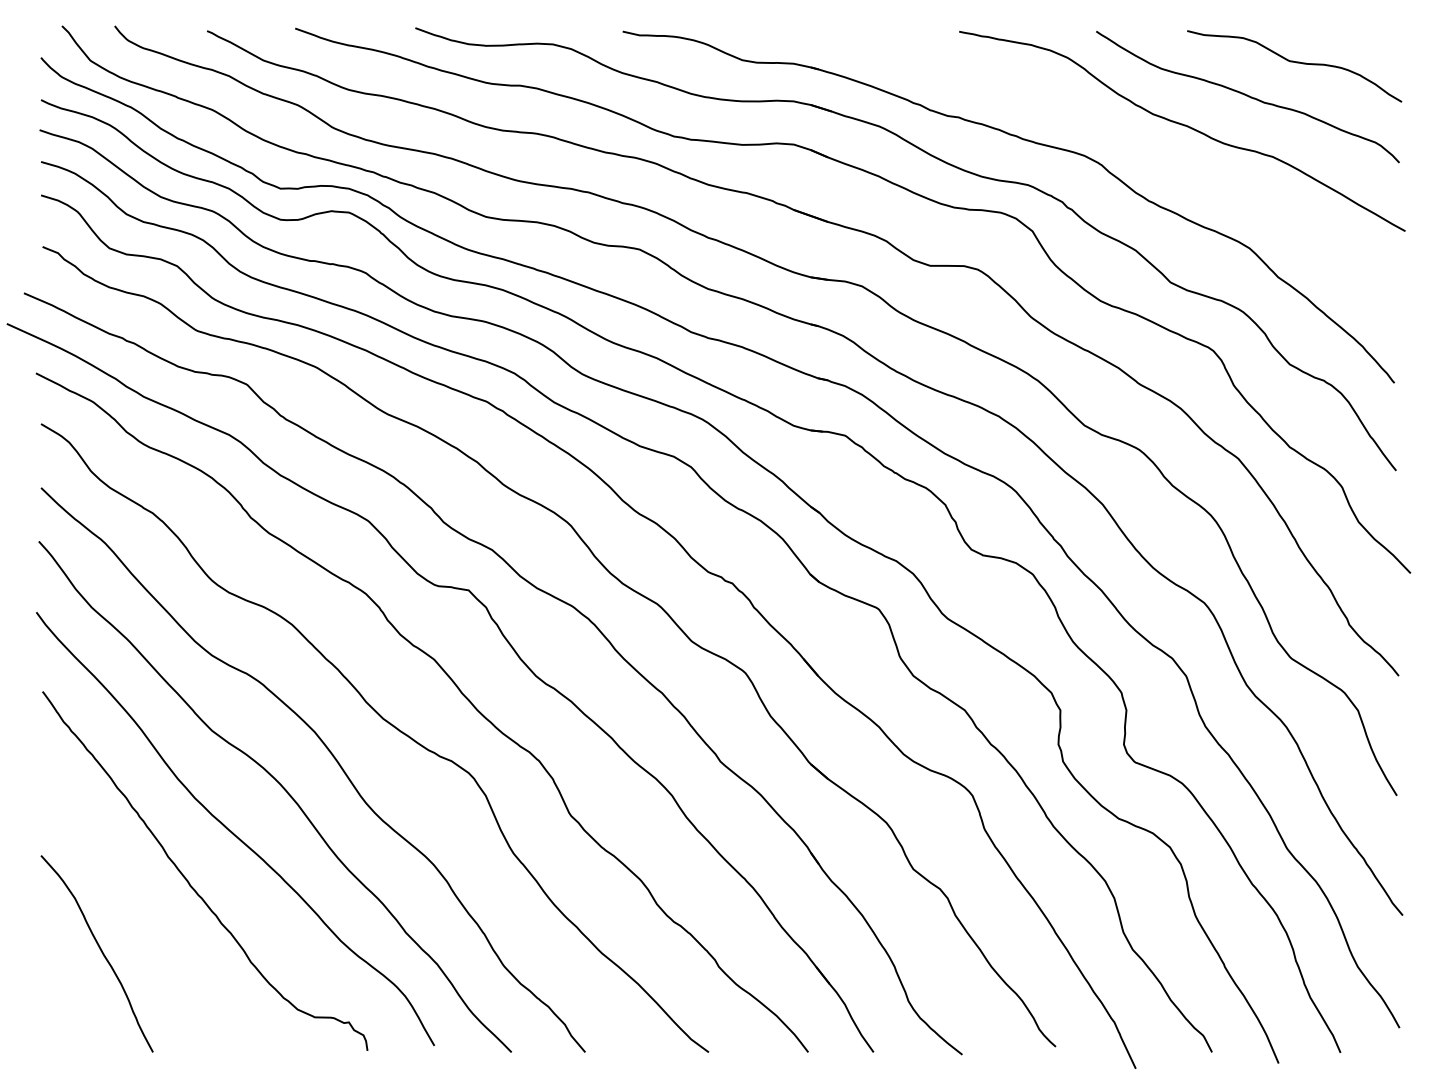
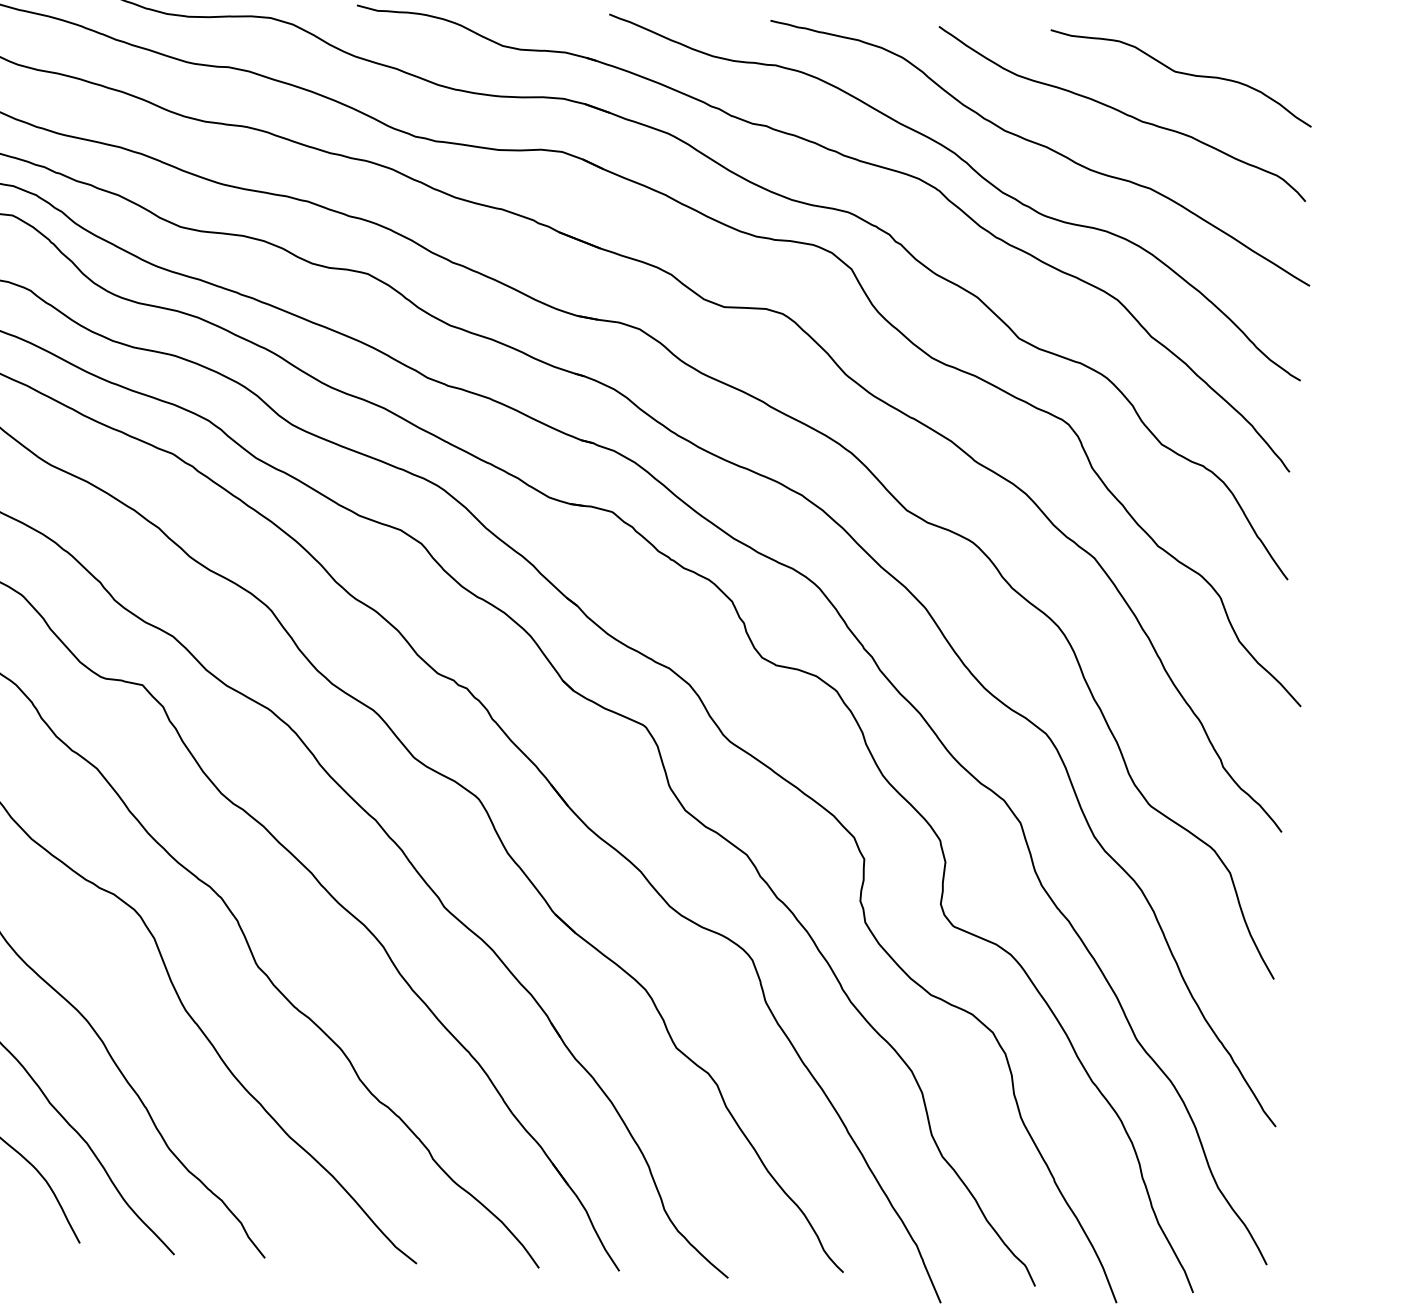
curve: (1131, 150) -> (976, 174), added

